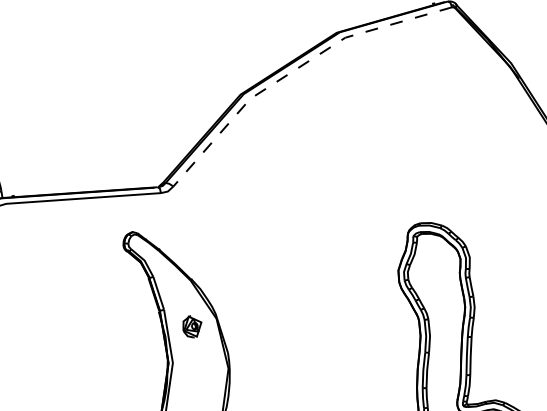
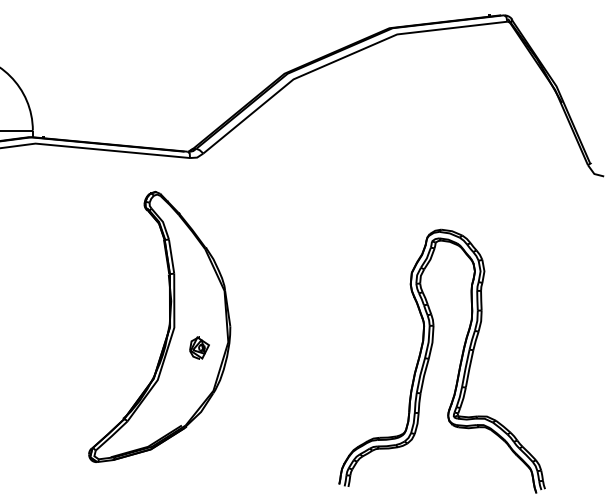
line: (295, 70) -> (342, 58), dashed -> solid
part: (192, 326) -> (199, 347), moved

